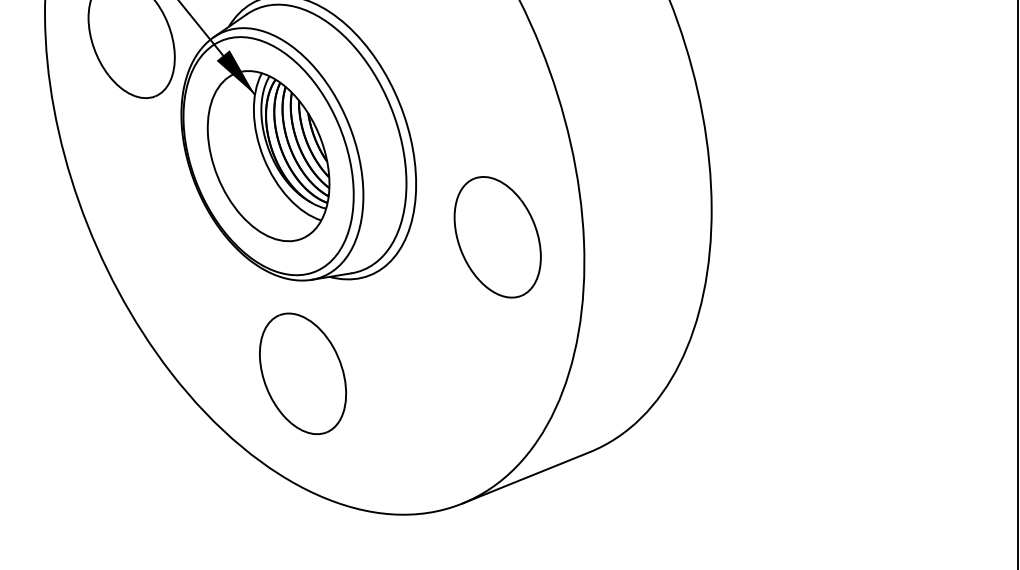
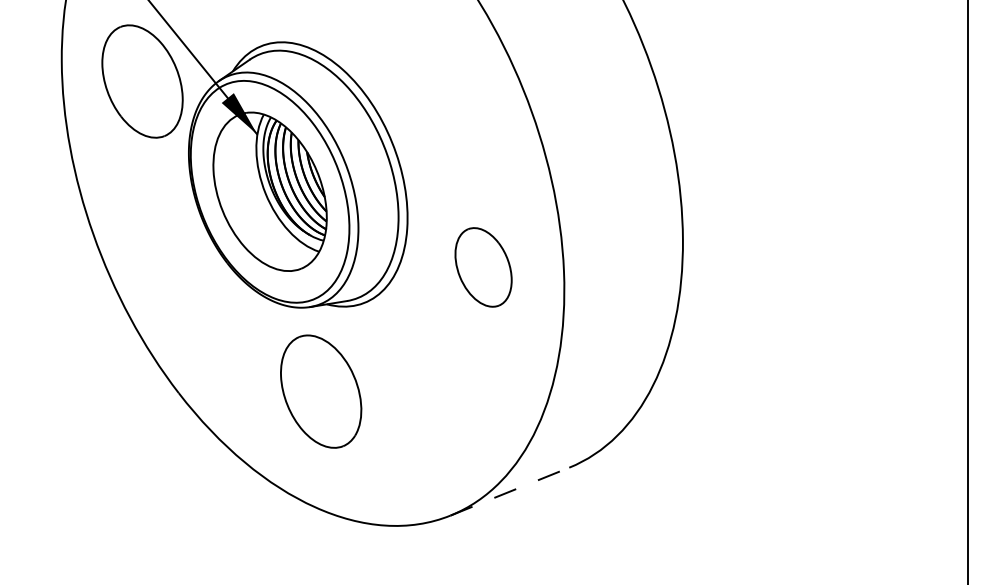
part: (497, 237) -> (483, 267), size x0.7
part: (303, 373) -> (321, 391), moved
line: (525, 477) -> (509, 491), solid -> dashed

